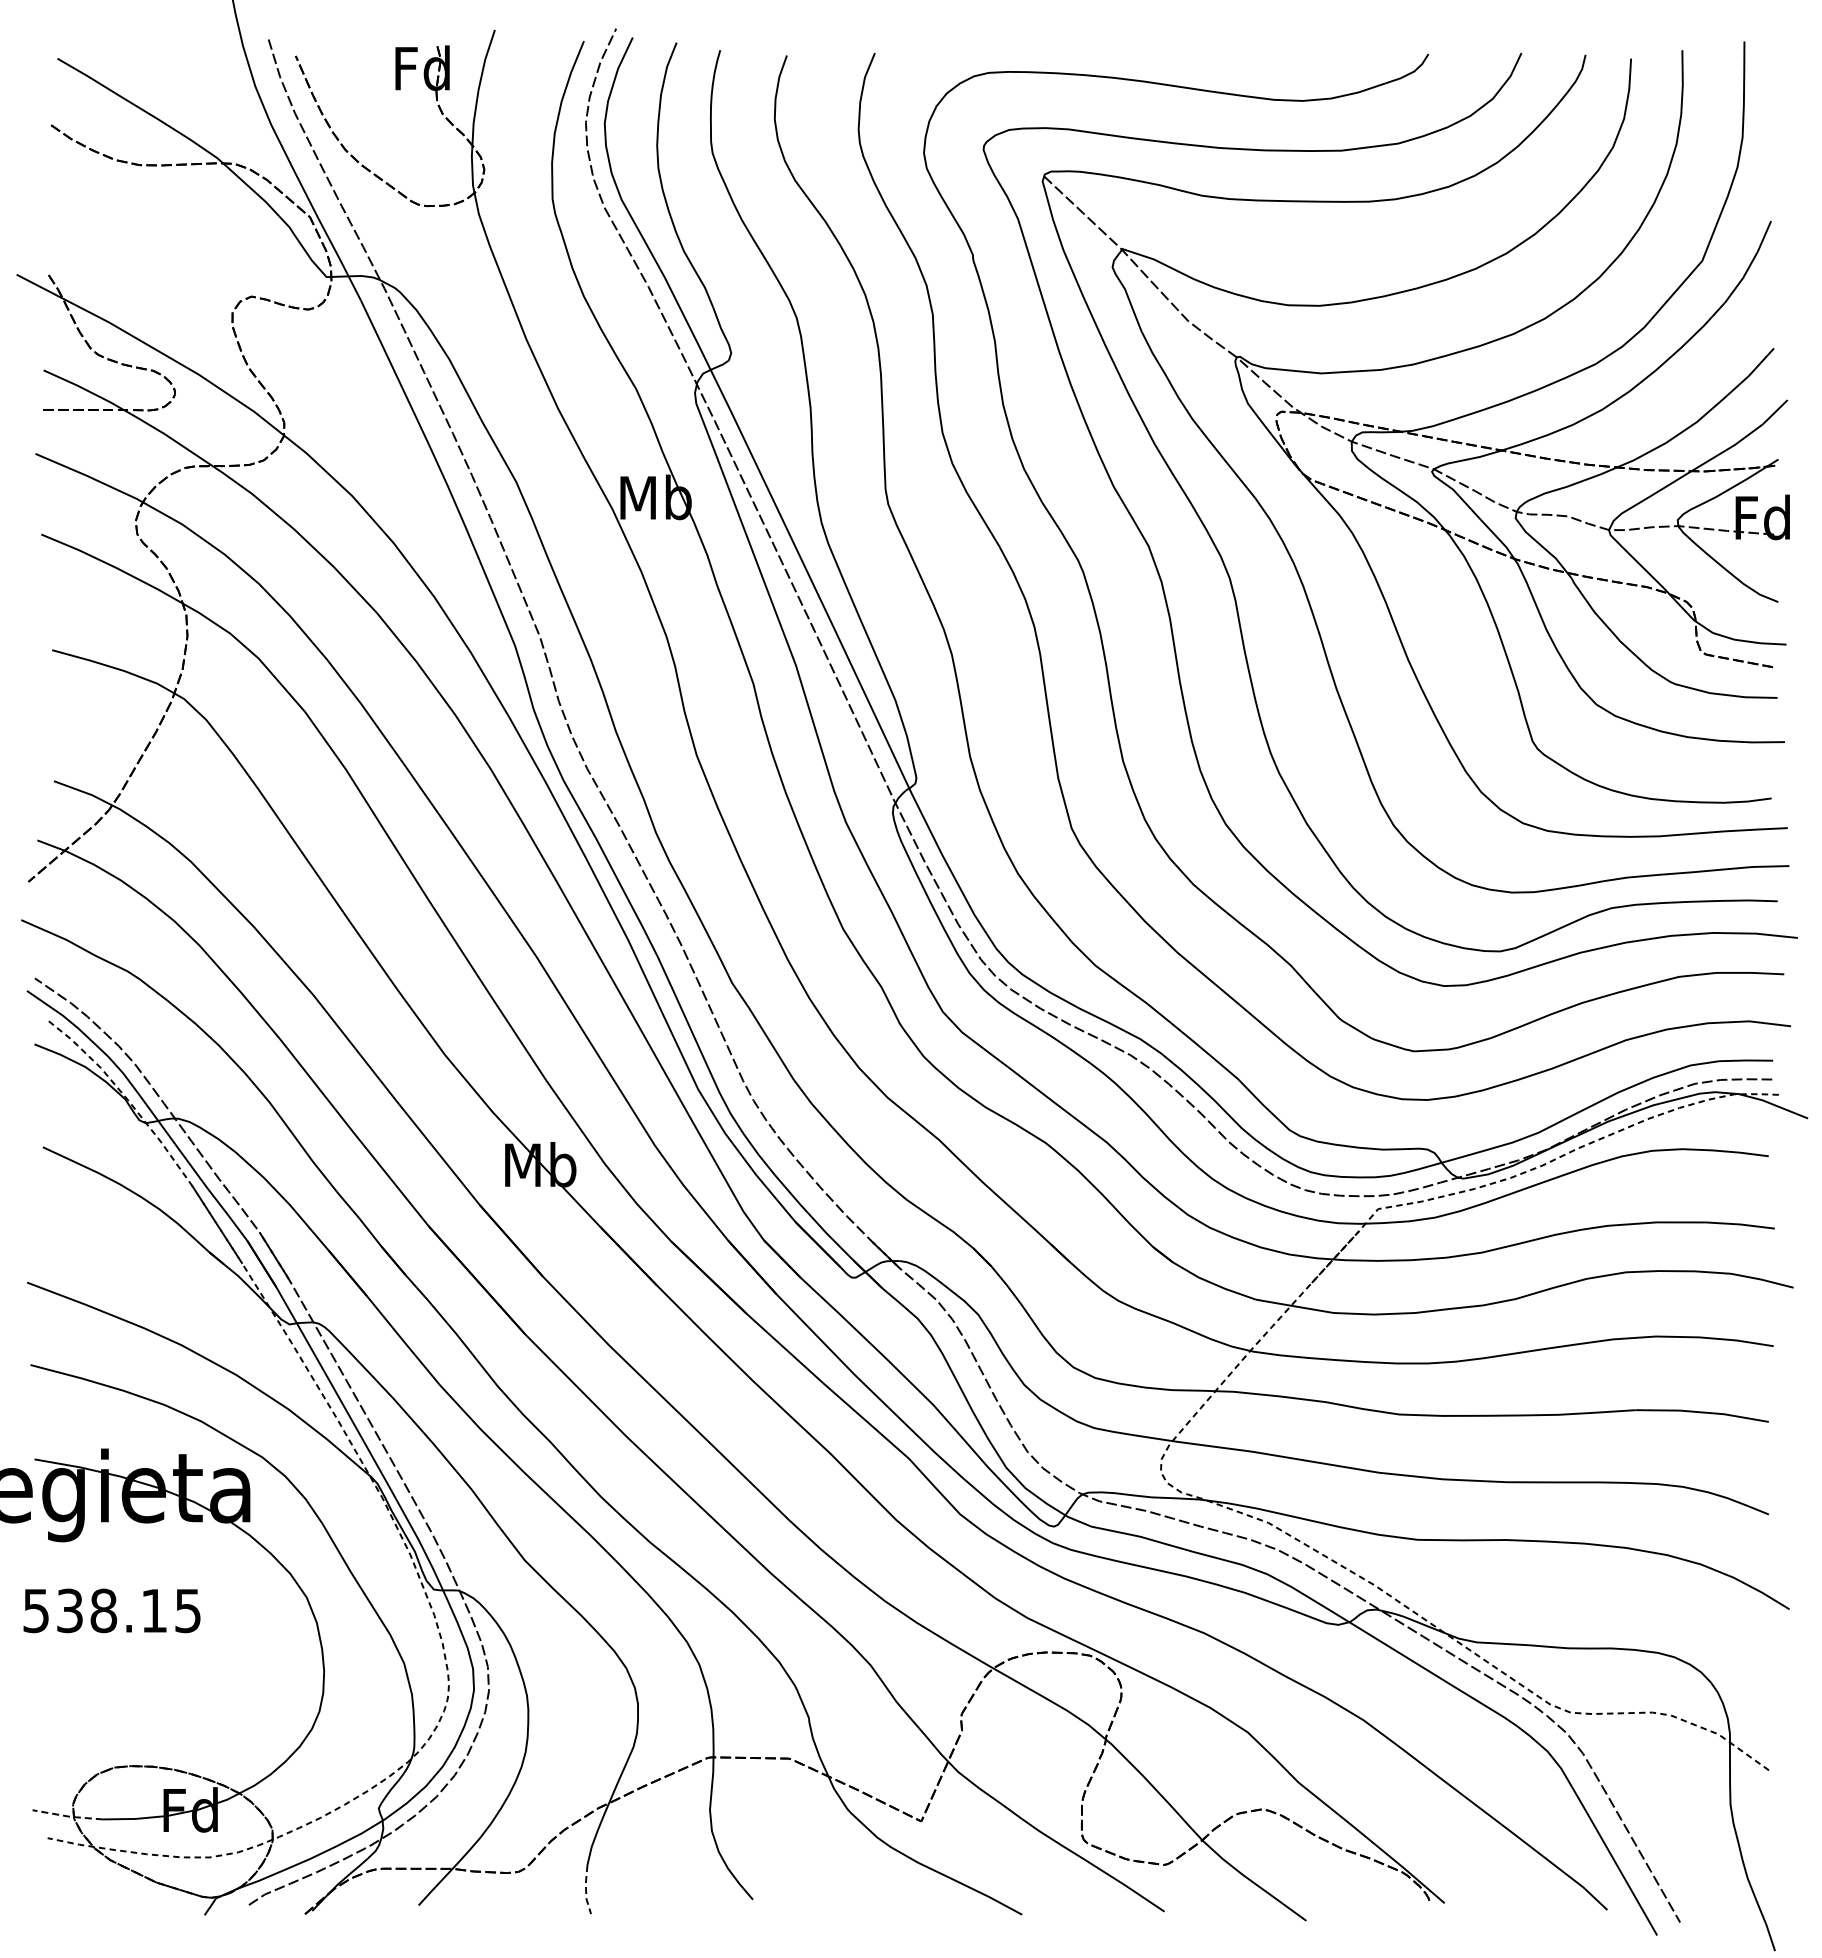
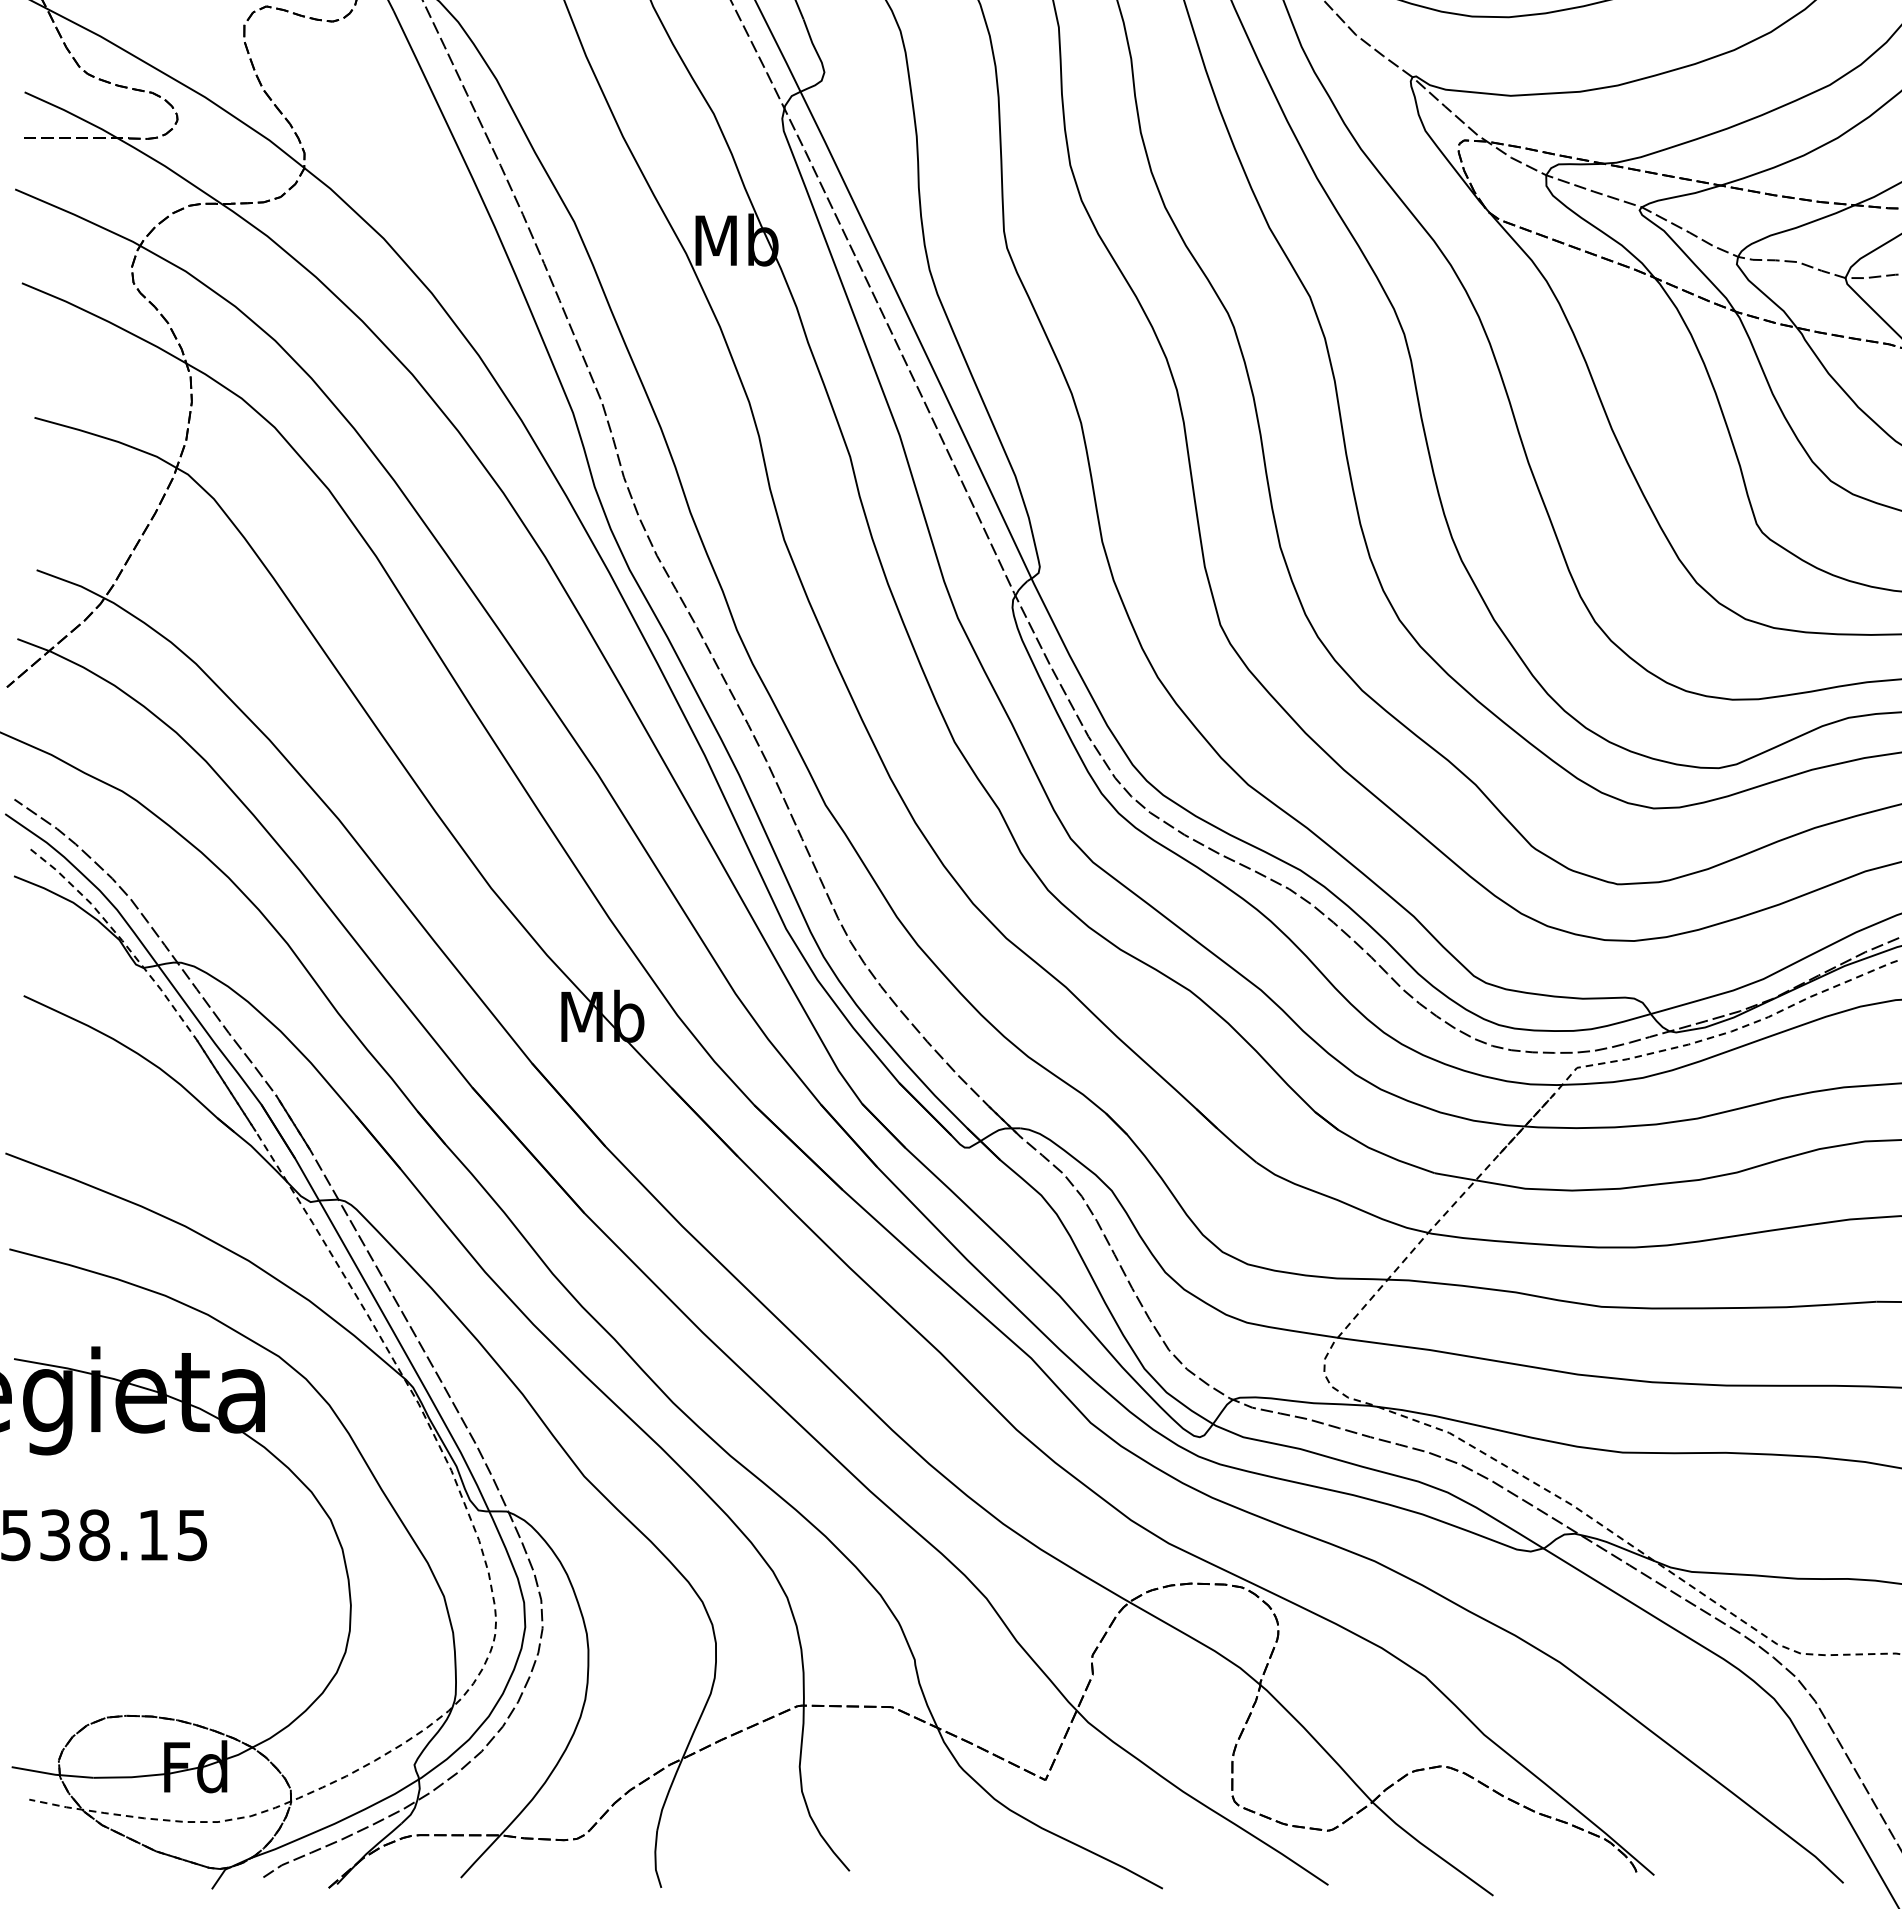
line: (67, 1816) -> (52, 1774), dashed -> solid
line: (586, 1889) -> (656, 1859), dashed -> solid

